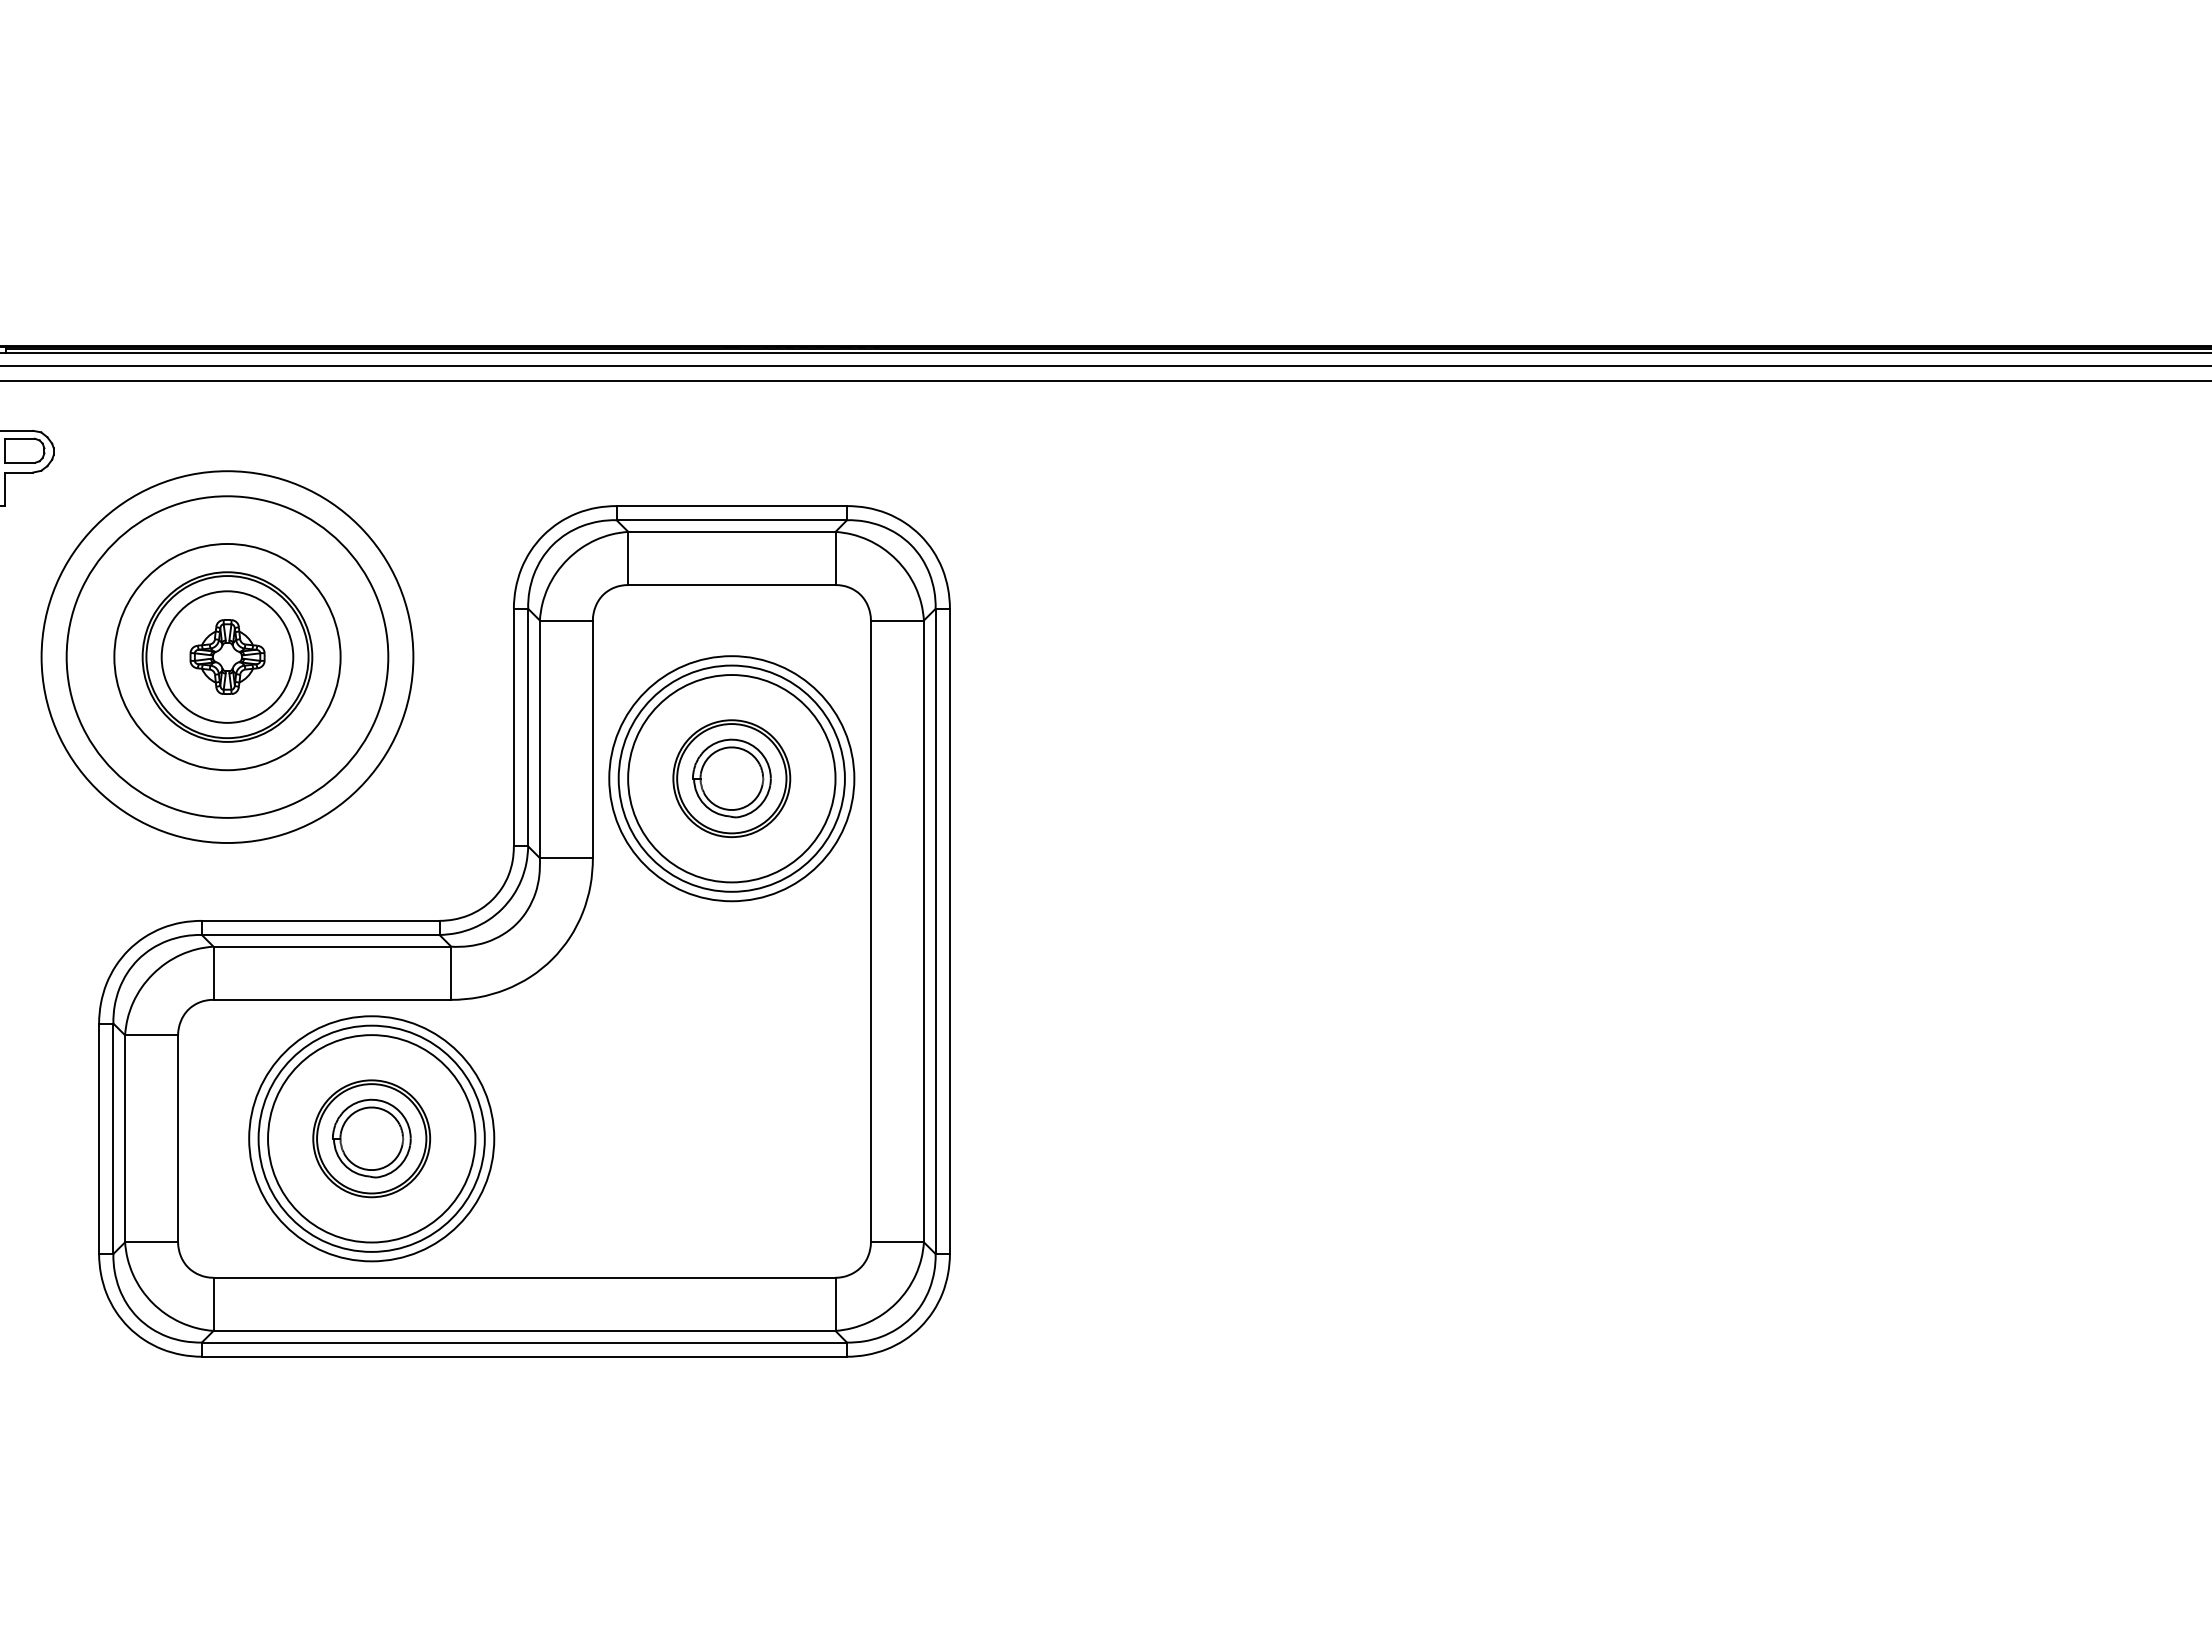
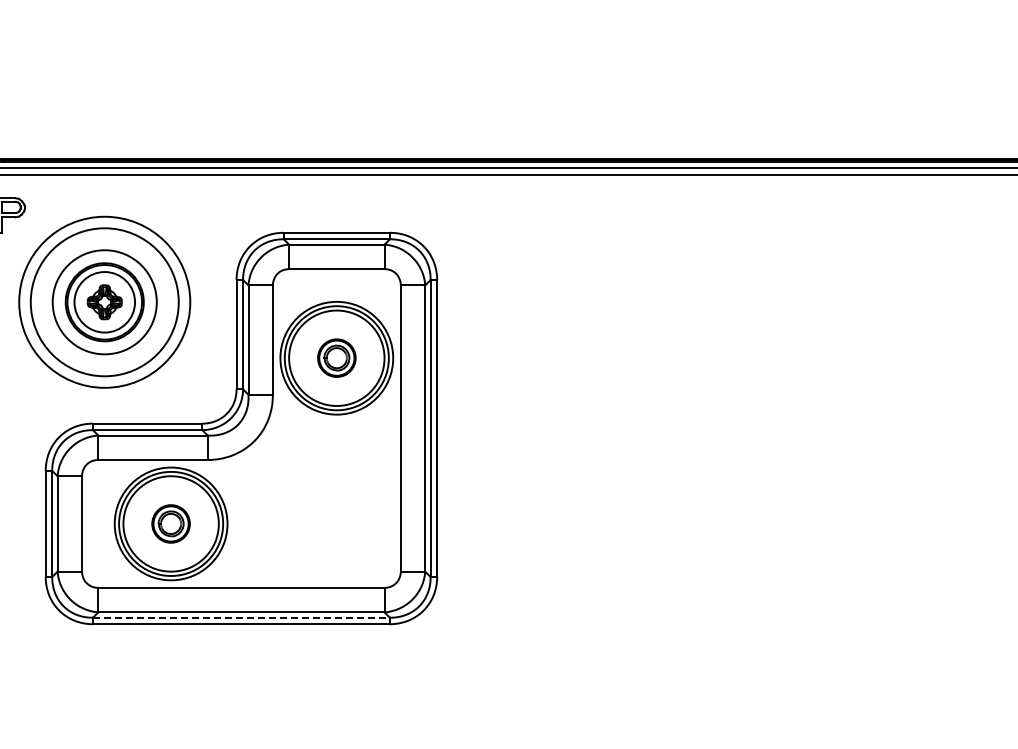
part: (731, 777) -> (336, 357), size x0.7
part: (370, 1137) -> (170, 523), size x0.7
line: (524, 1342) -> (241, 617), solid -> dashed

